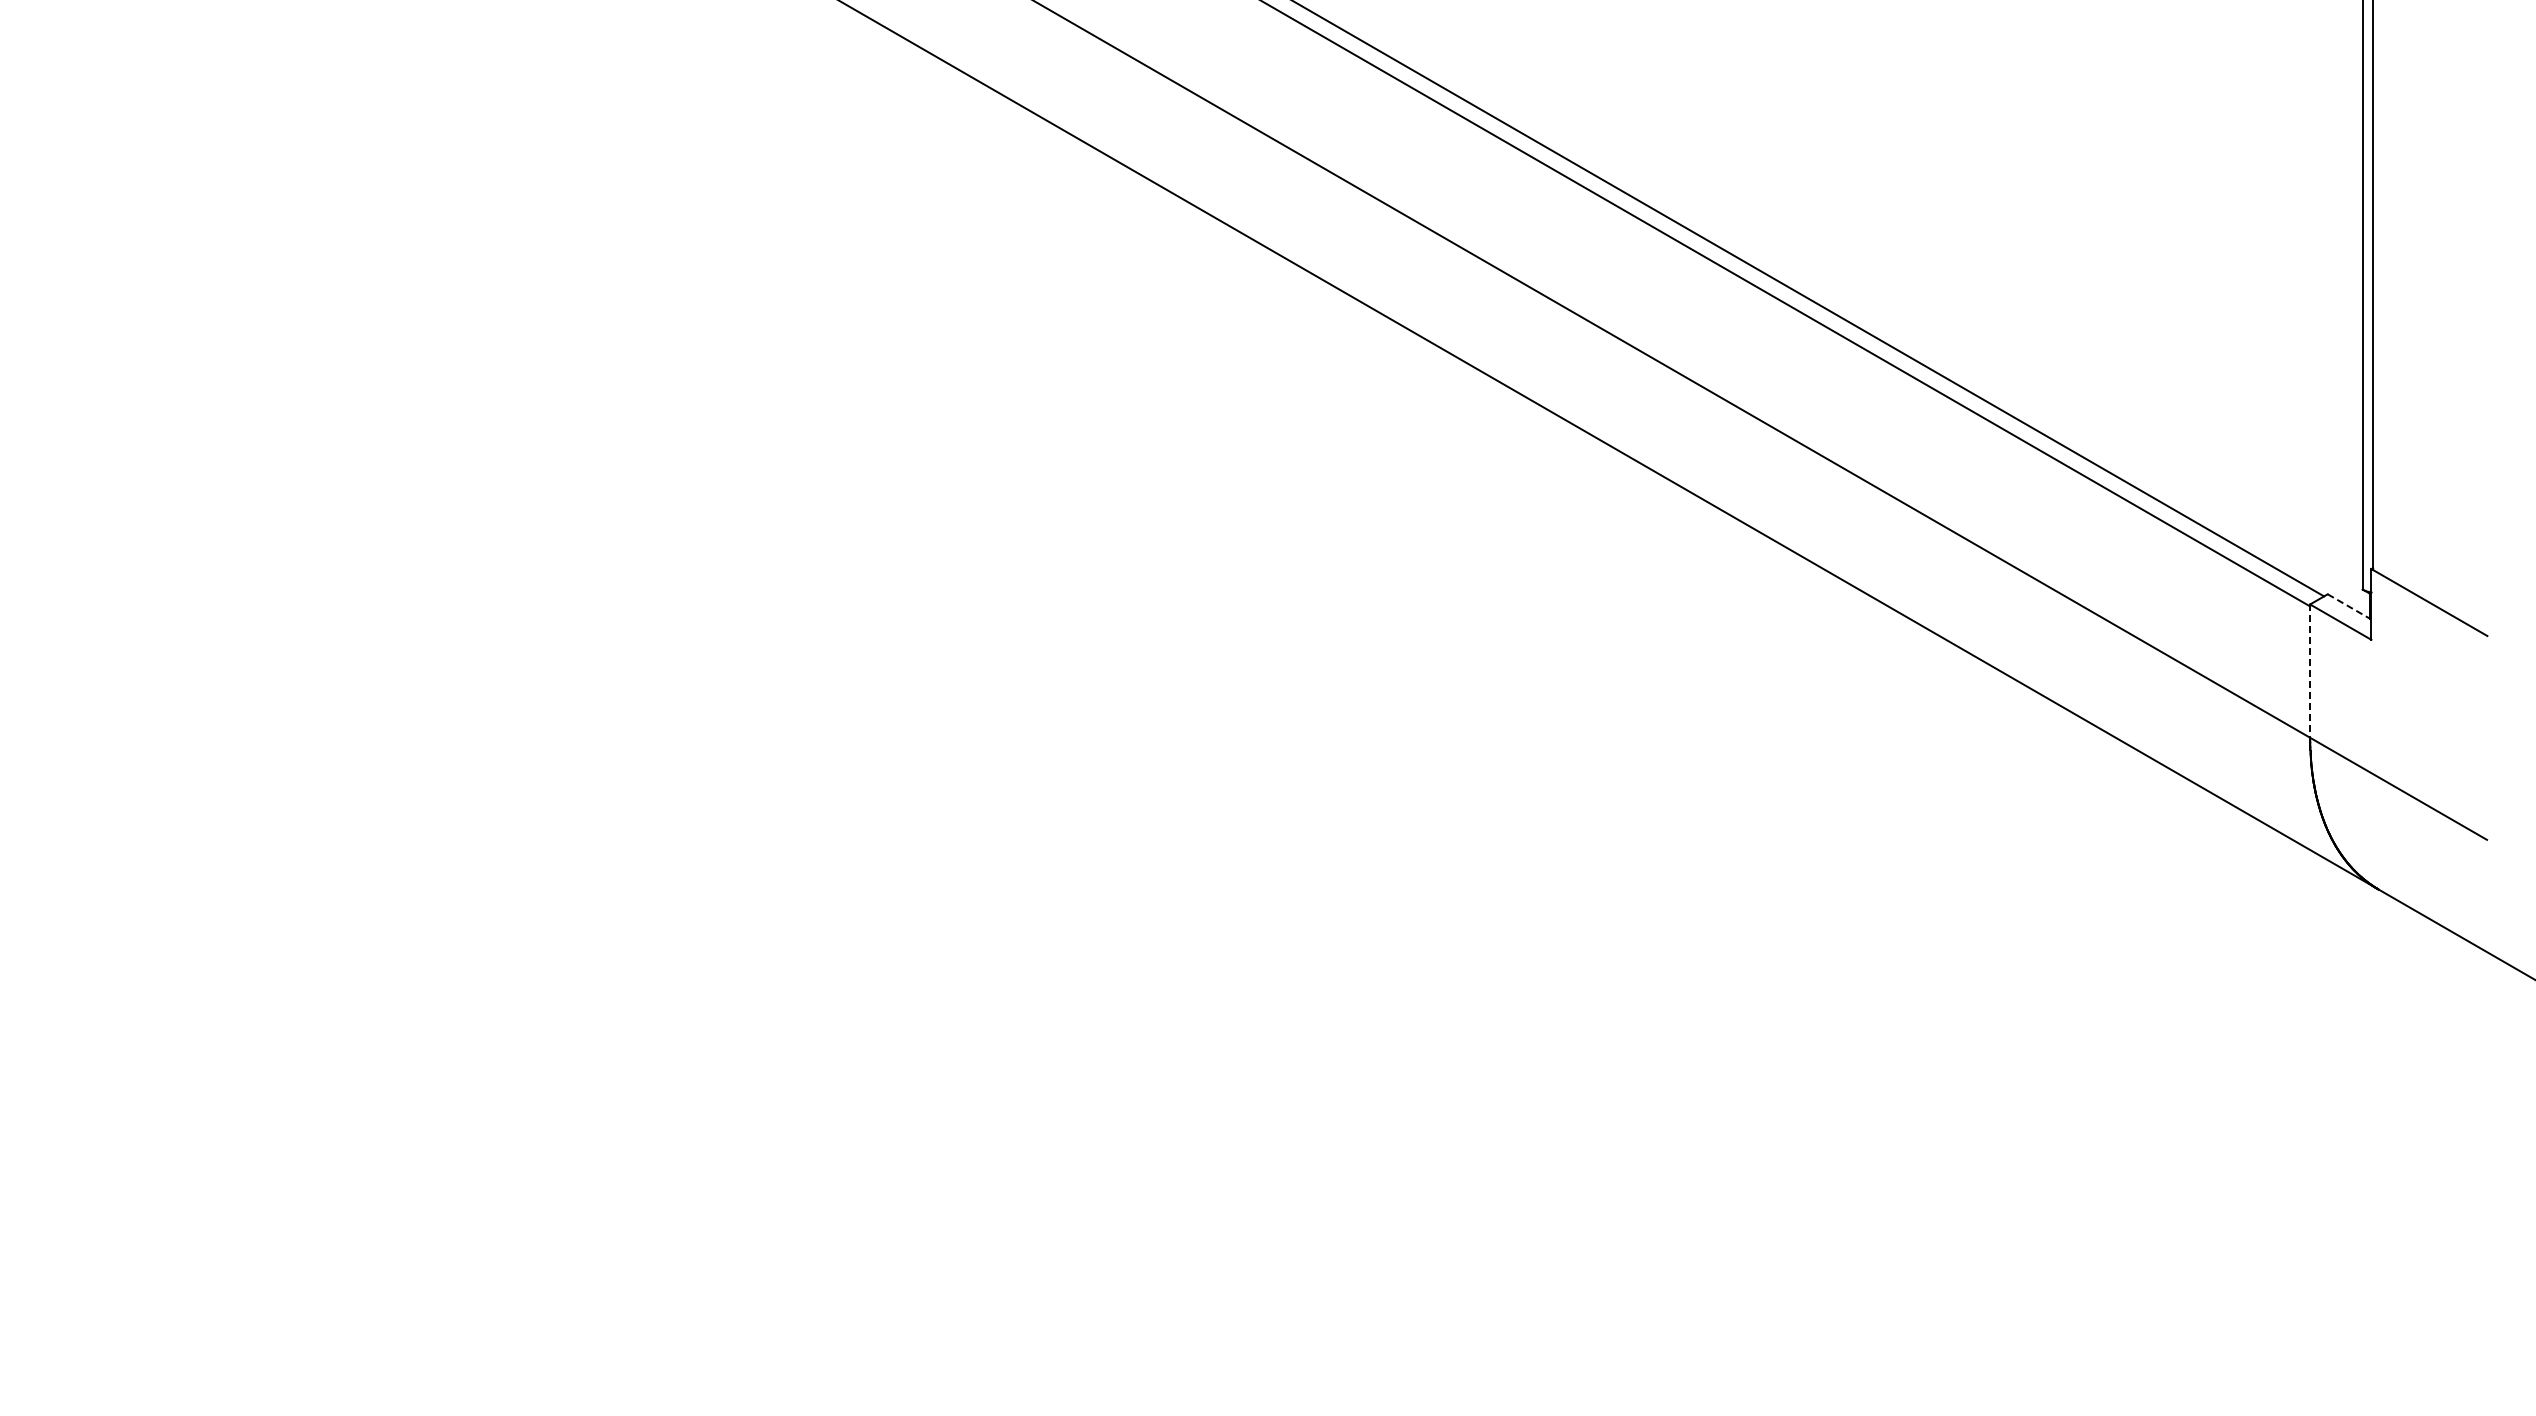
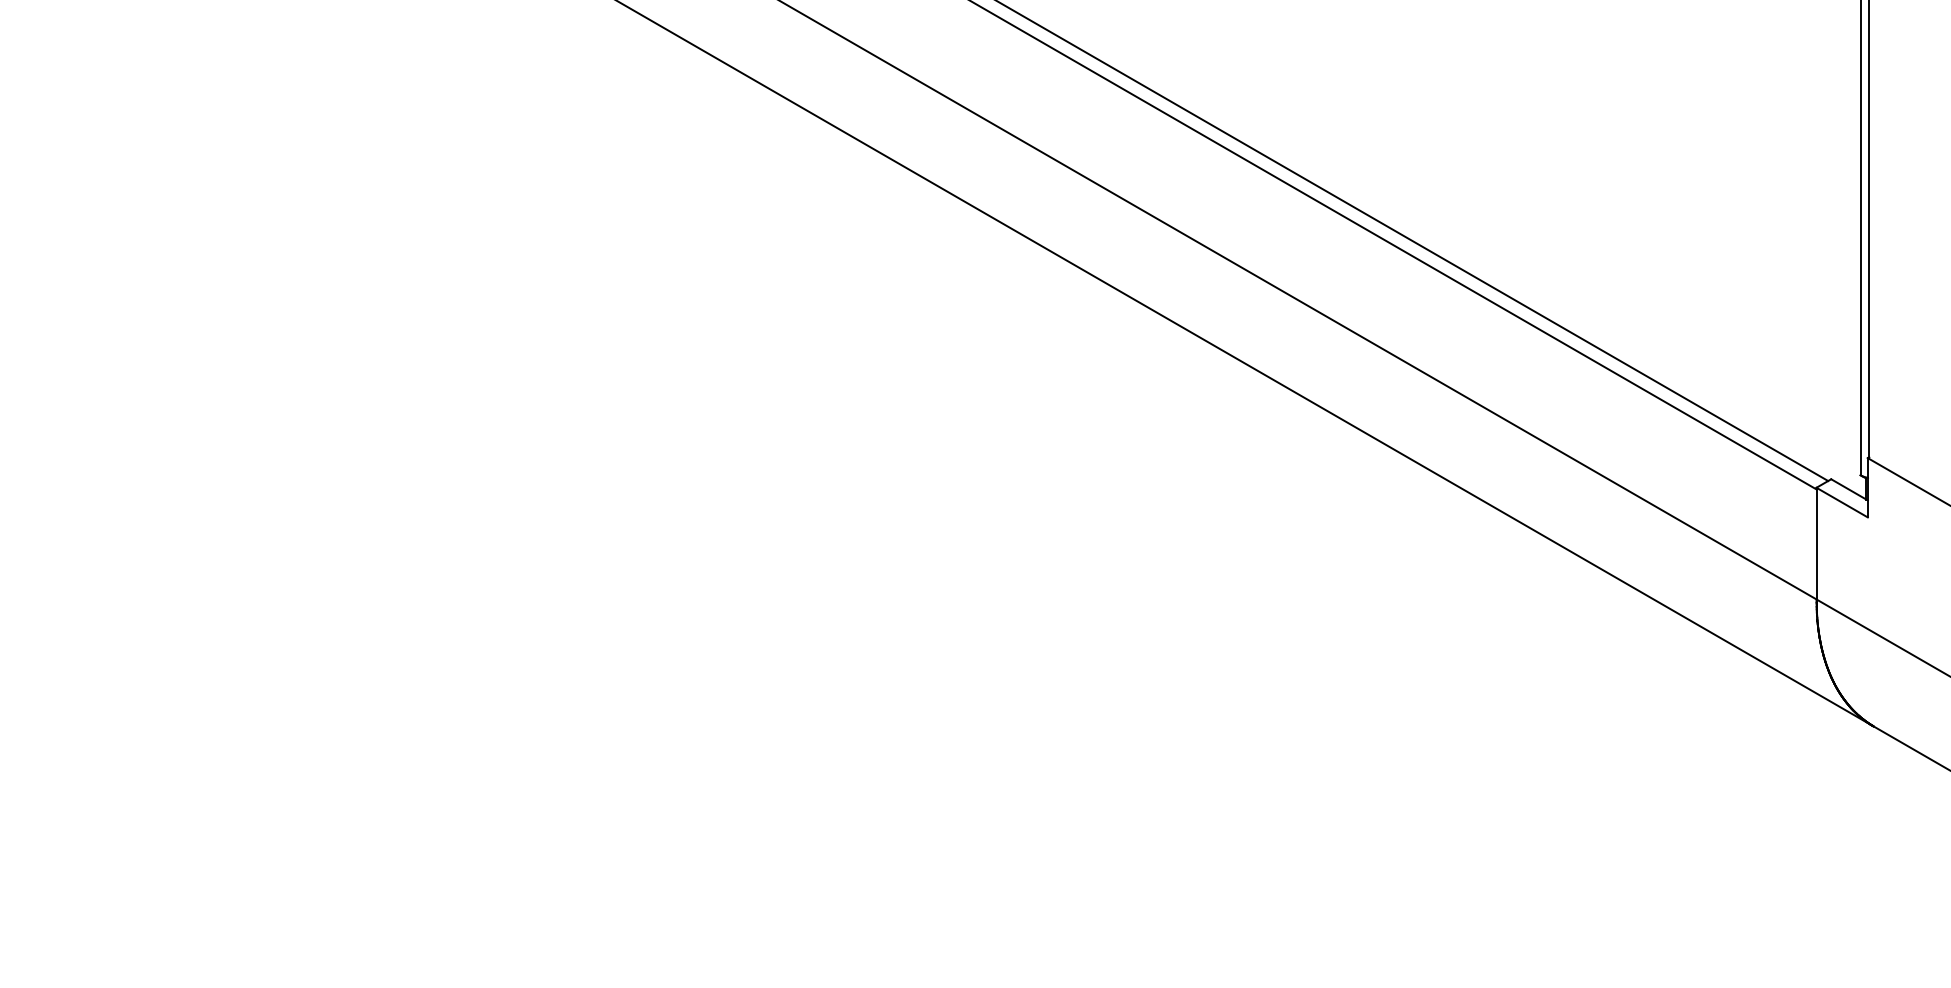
line: (2350, 607) -> (1850, 490), dashed -> solid
line: (2310, 671) -> (1816, 543), dashed -> solid

